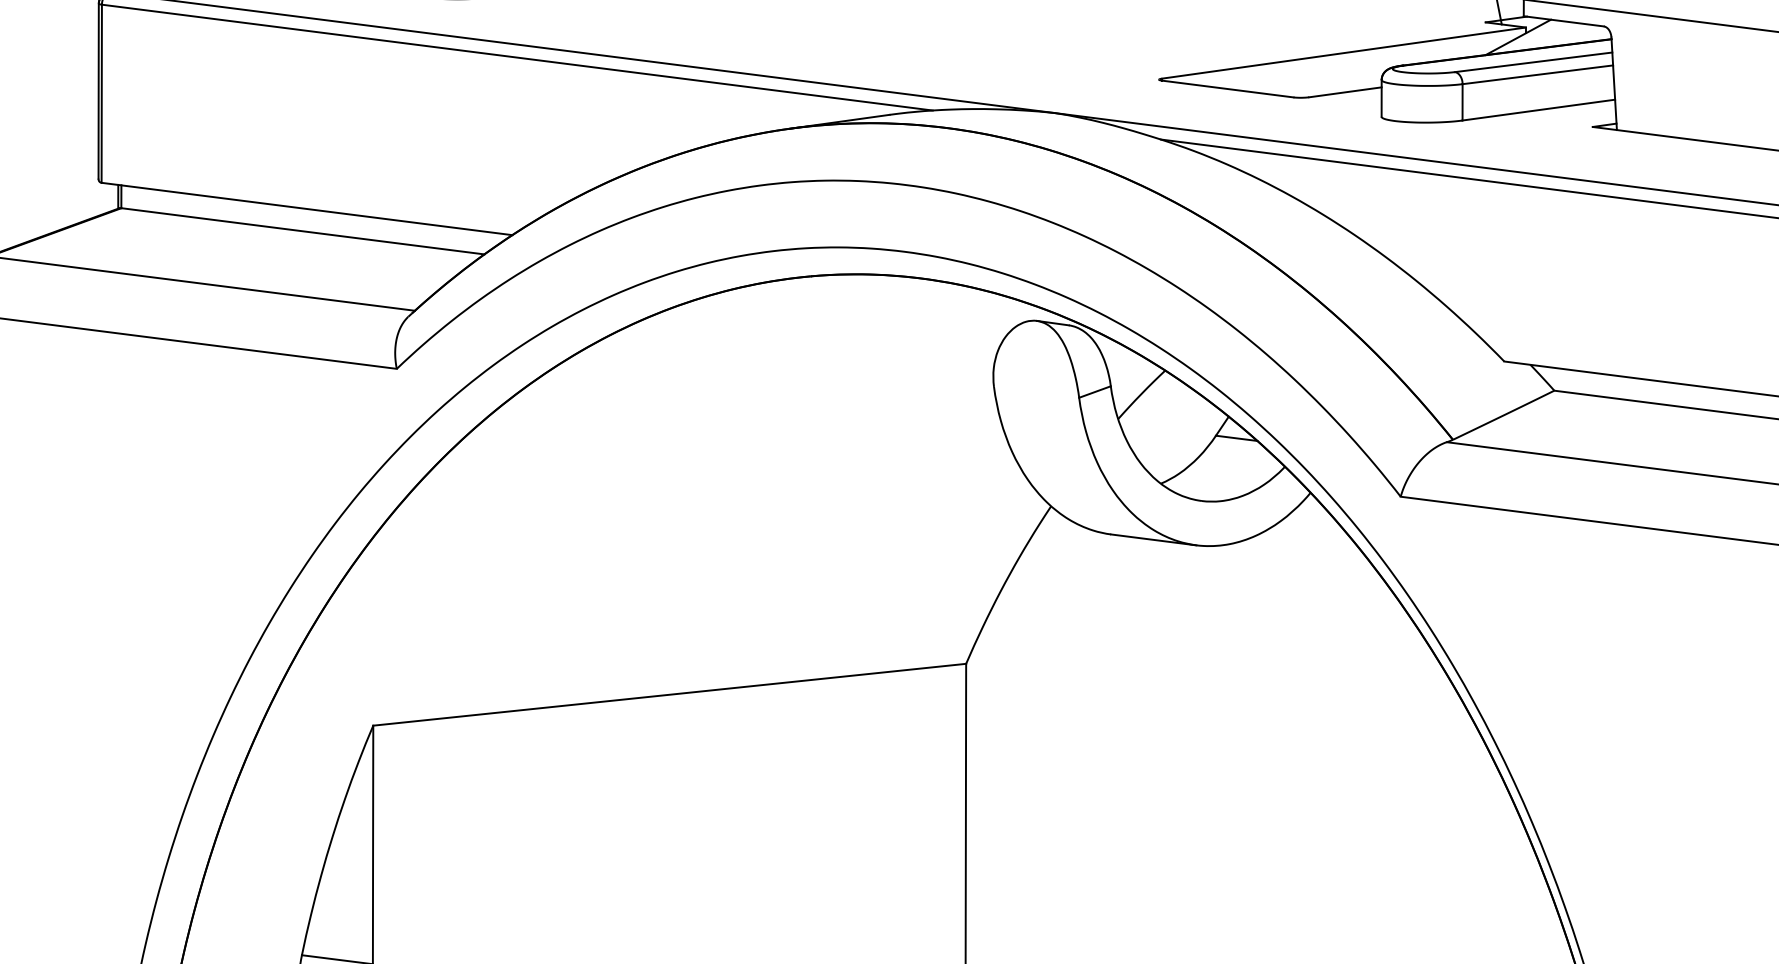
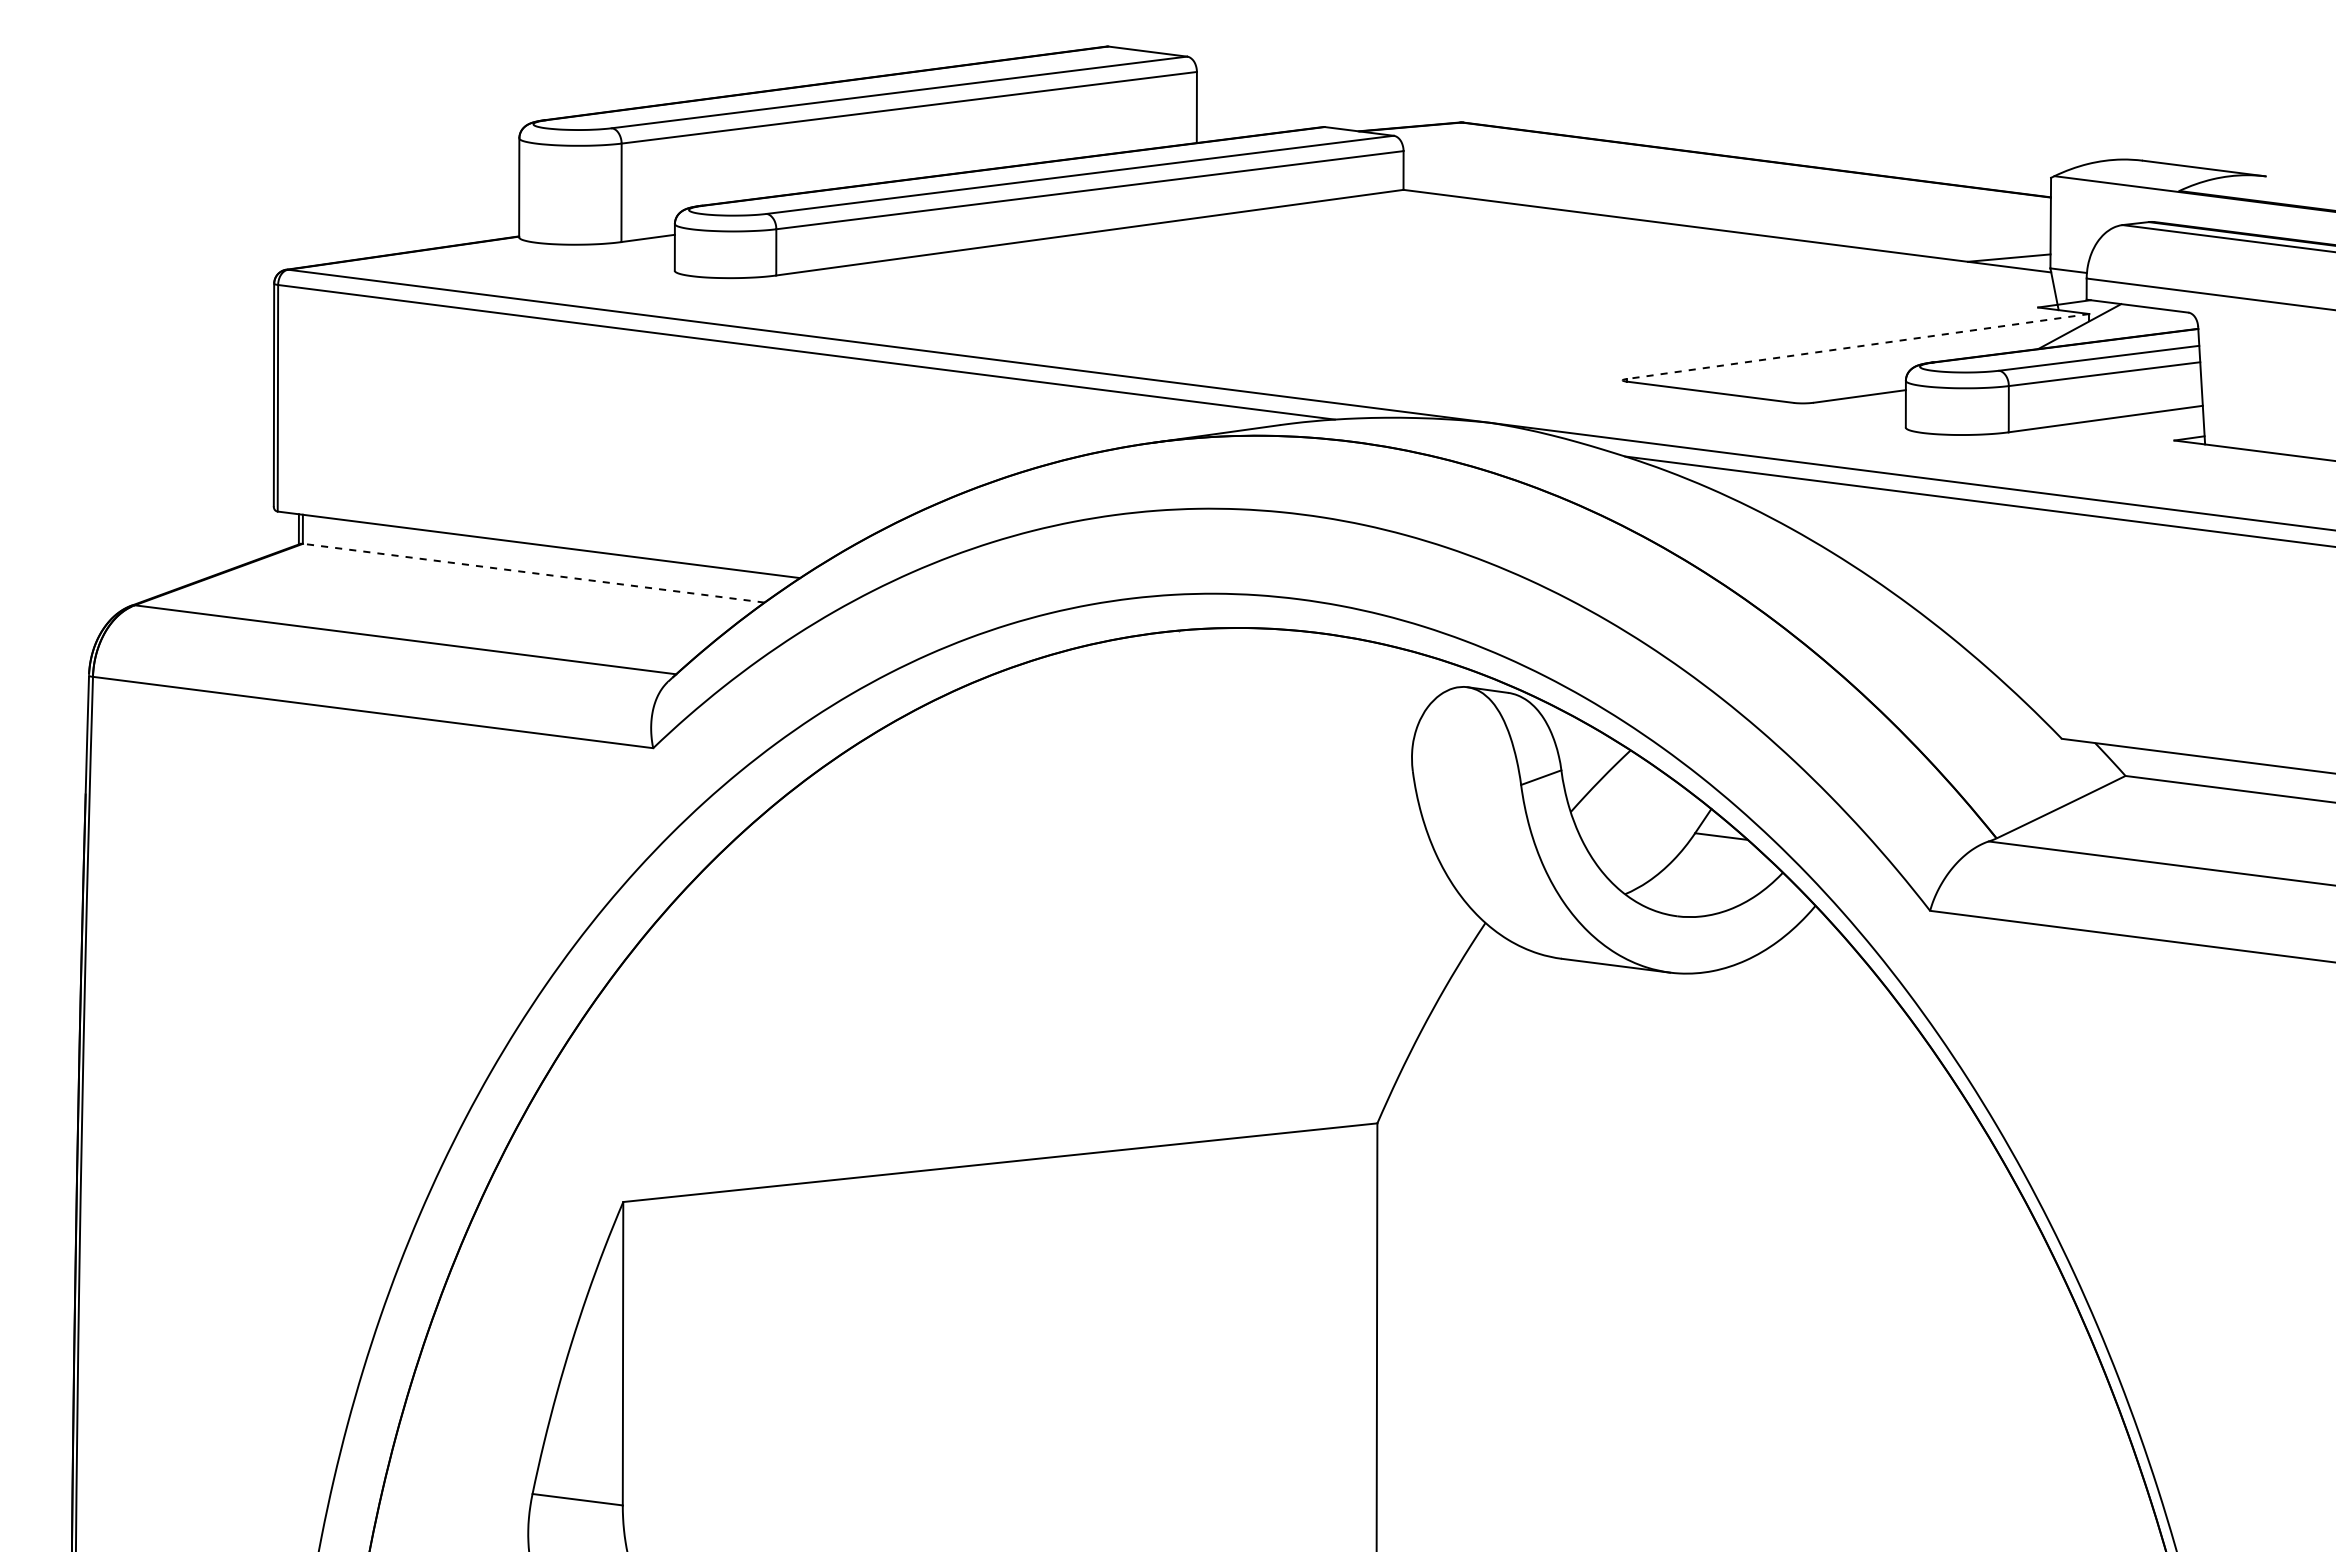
line: (1343, 53) -> (1857, 346), solid -> dashed
line: (302, 231) -> (533, 573), solid -> dashed

